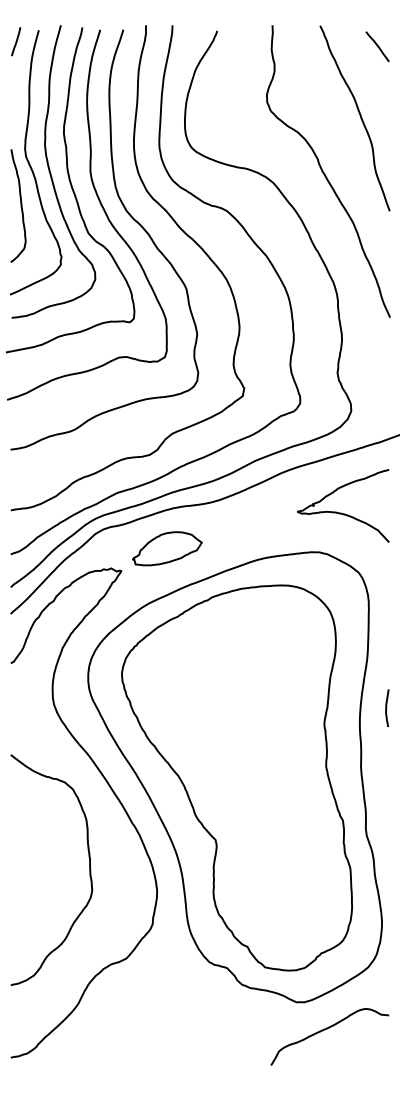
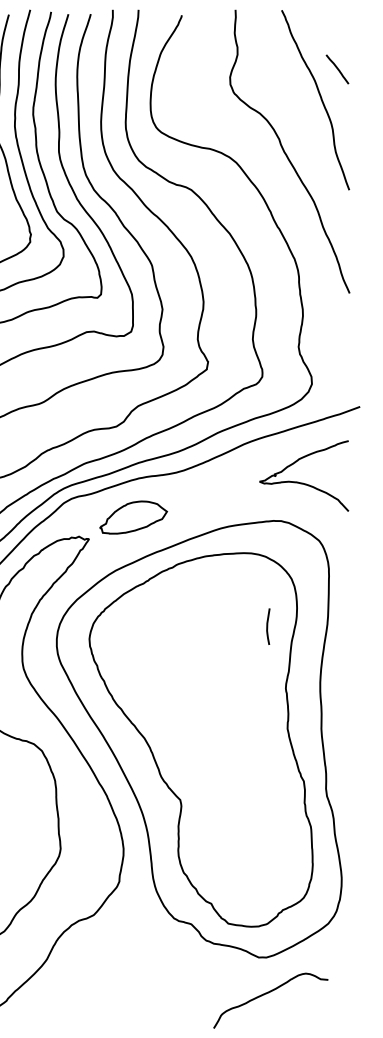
line: (377, 46) -> (337, 69), moved
curve: (387, 708) -> (268, 626), moved
curve: (325, 1030) -> (266, 994), moved

